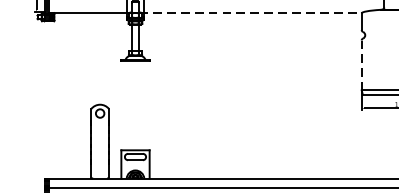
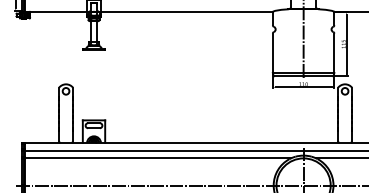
line: (251, 13) -> (185, 12), dashed -> solid
line: (361, 65) -> (272, 53), dashed -> solid

